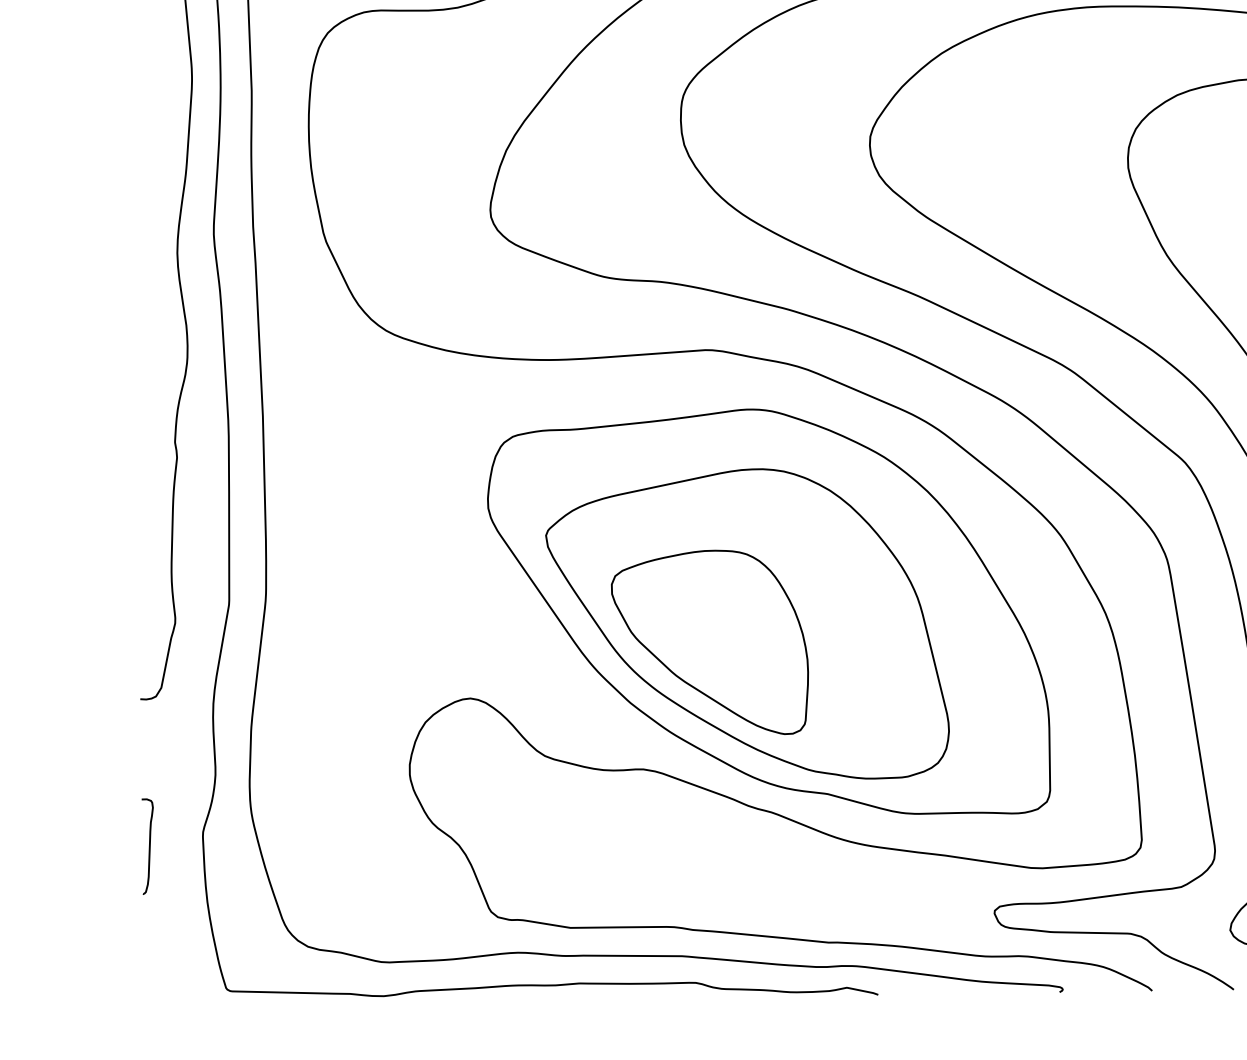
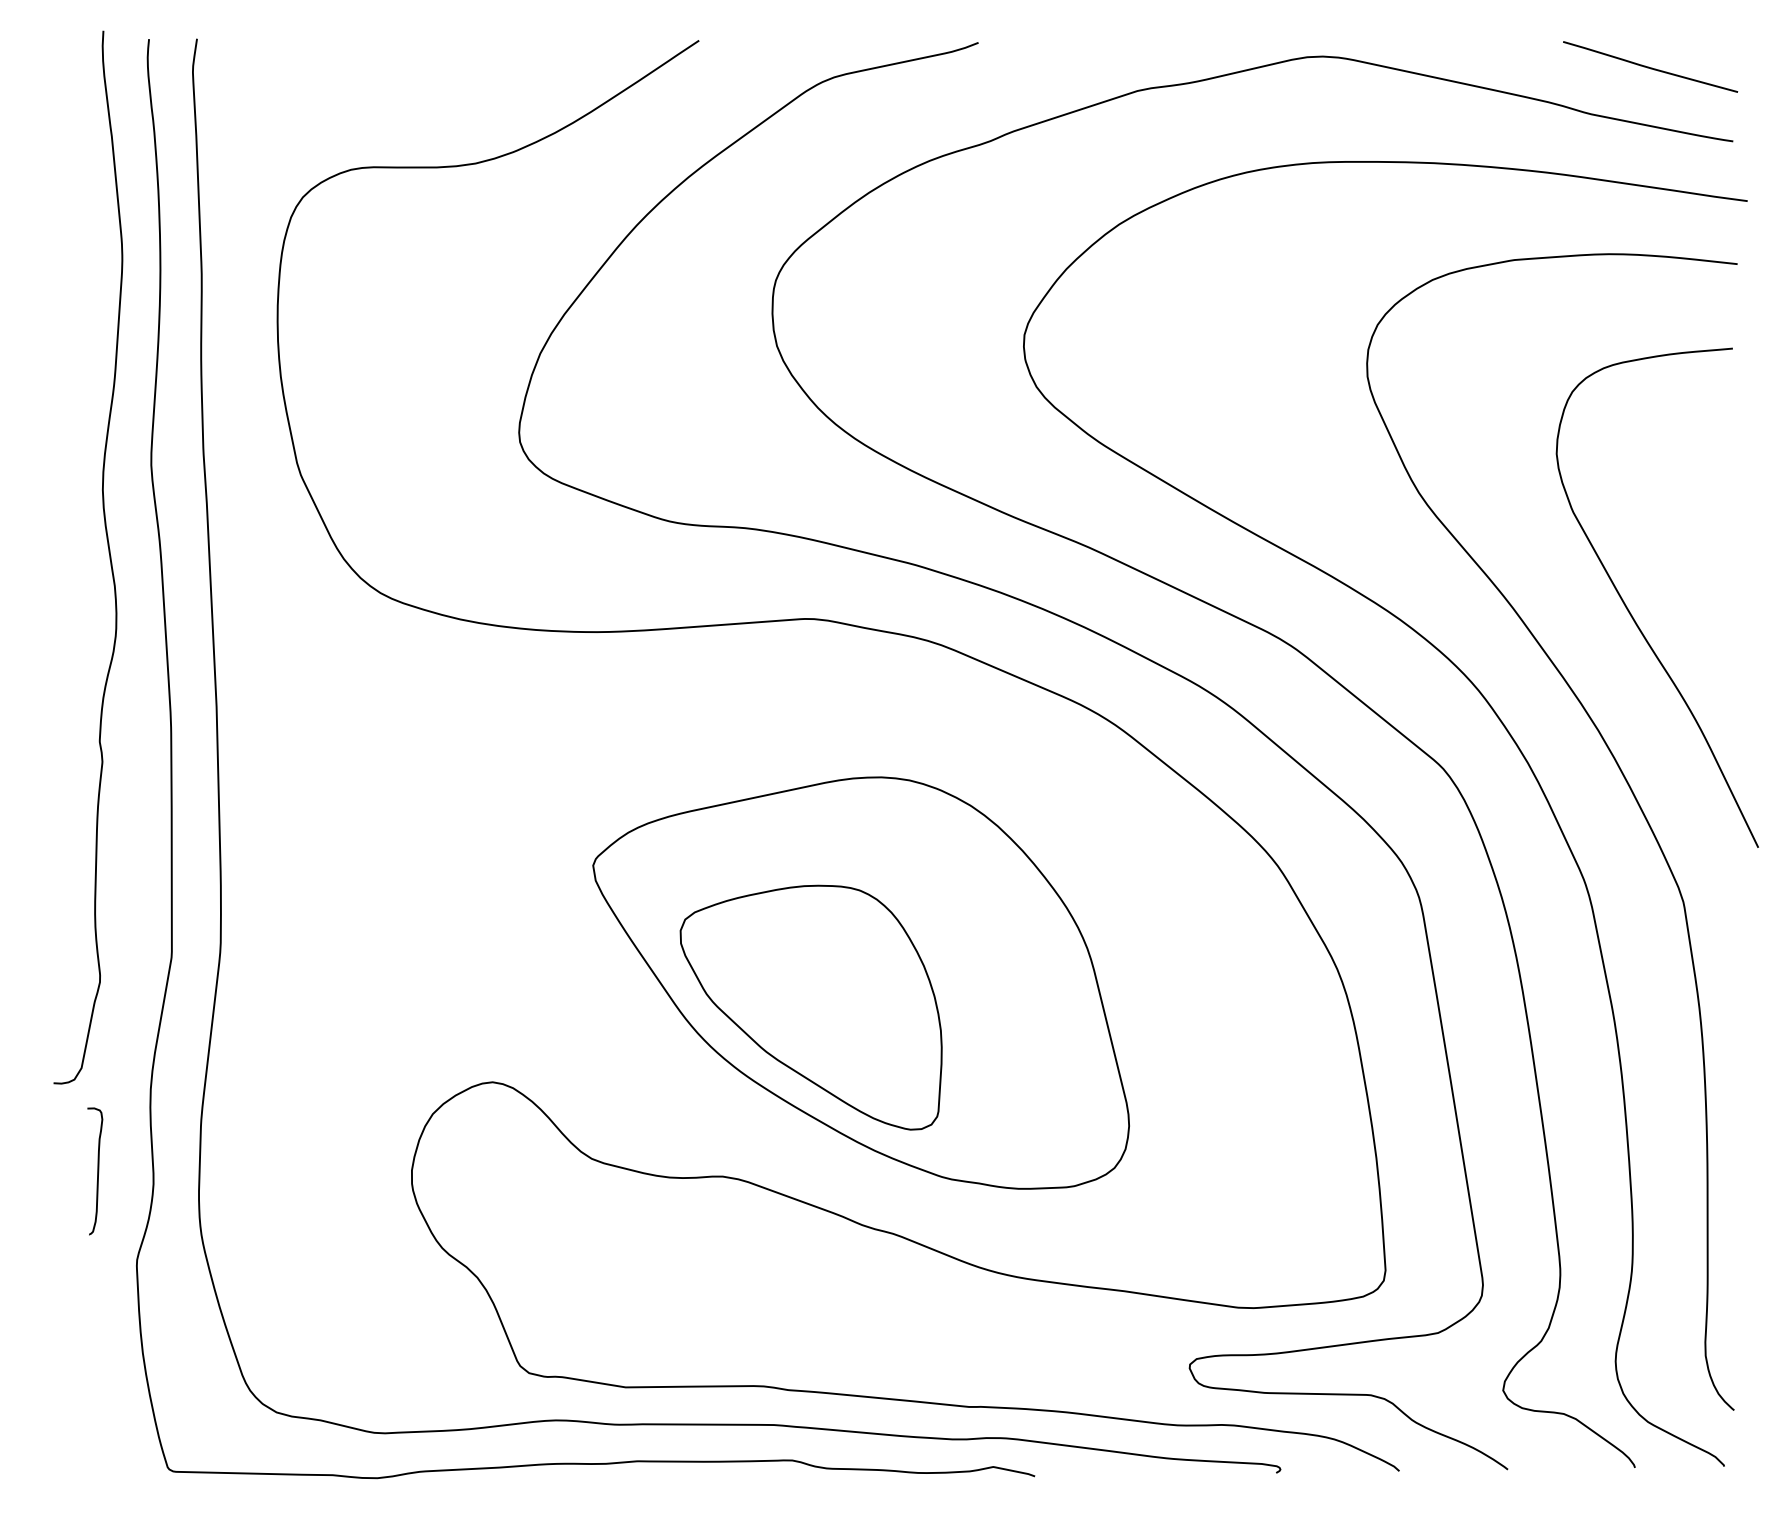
part: (768, 611) -> (889, 966), removed
curve: (149, 846) -> (97, 1171), moved

